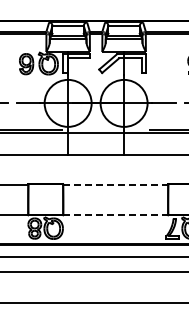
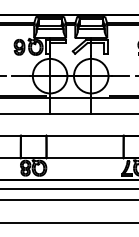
line: (115, 184) -> (84, 135), dashed -> solid
line: (116, 214) -> (85, 157), dashed -> solid

